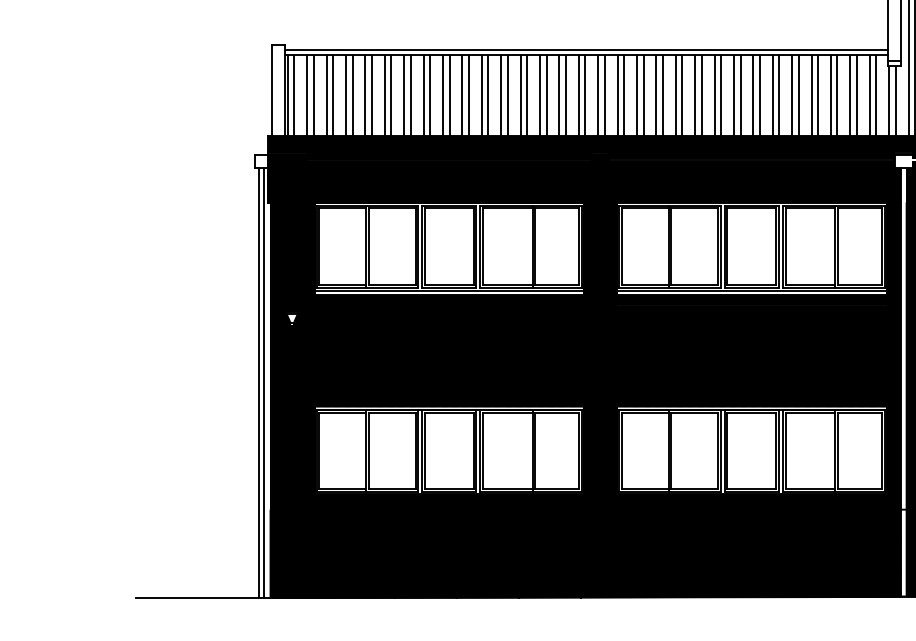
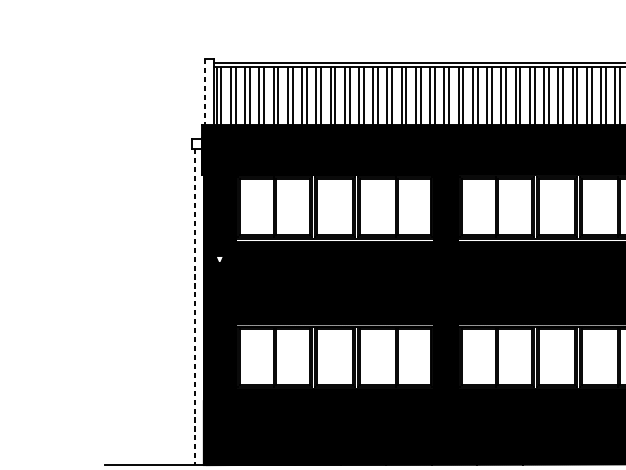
line: (272, 90) -> (205, 92), solid -> dashed
line: (258, 383) -> (194, 307), solid -> dashed
line: (264, 383) -> (199, 307), removed

